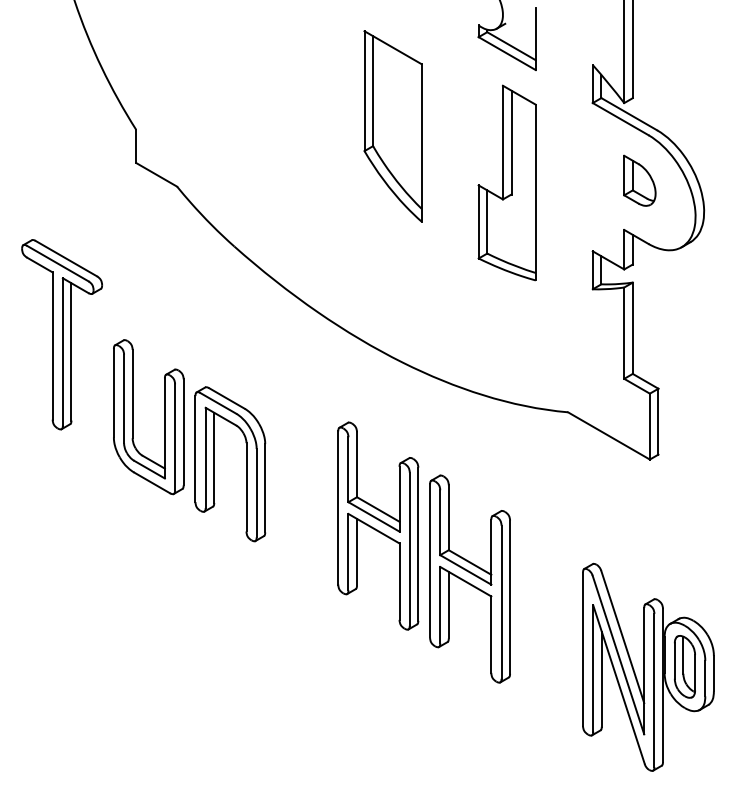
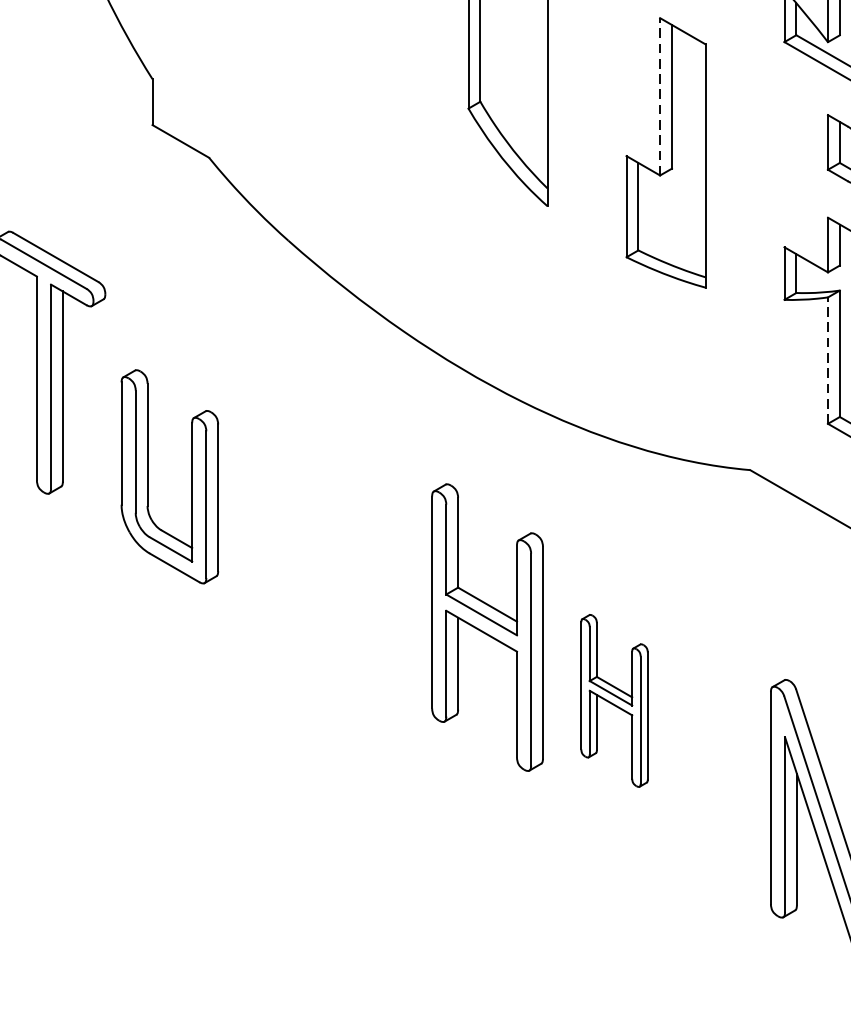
line: (502, 142) -> (659, 96), solid -> dashed
line: (624, 333) -> (828, 361), solid -> dashed
part: (214, 464) -> (260, 542), removed
part: (469, 578) -> (613, 700), size x0.6

